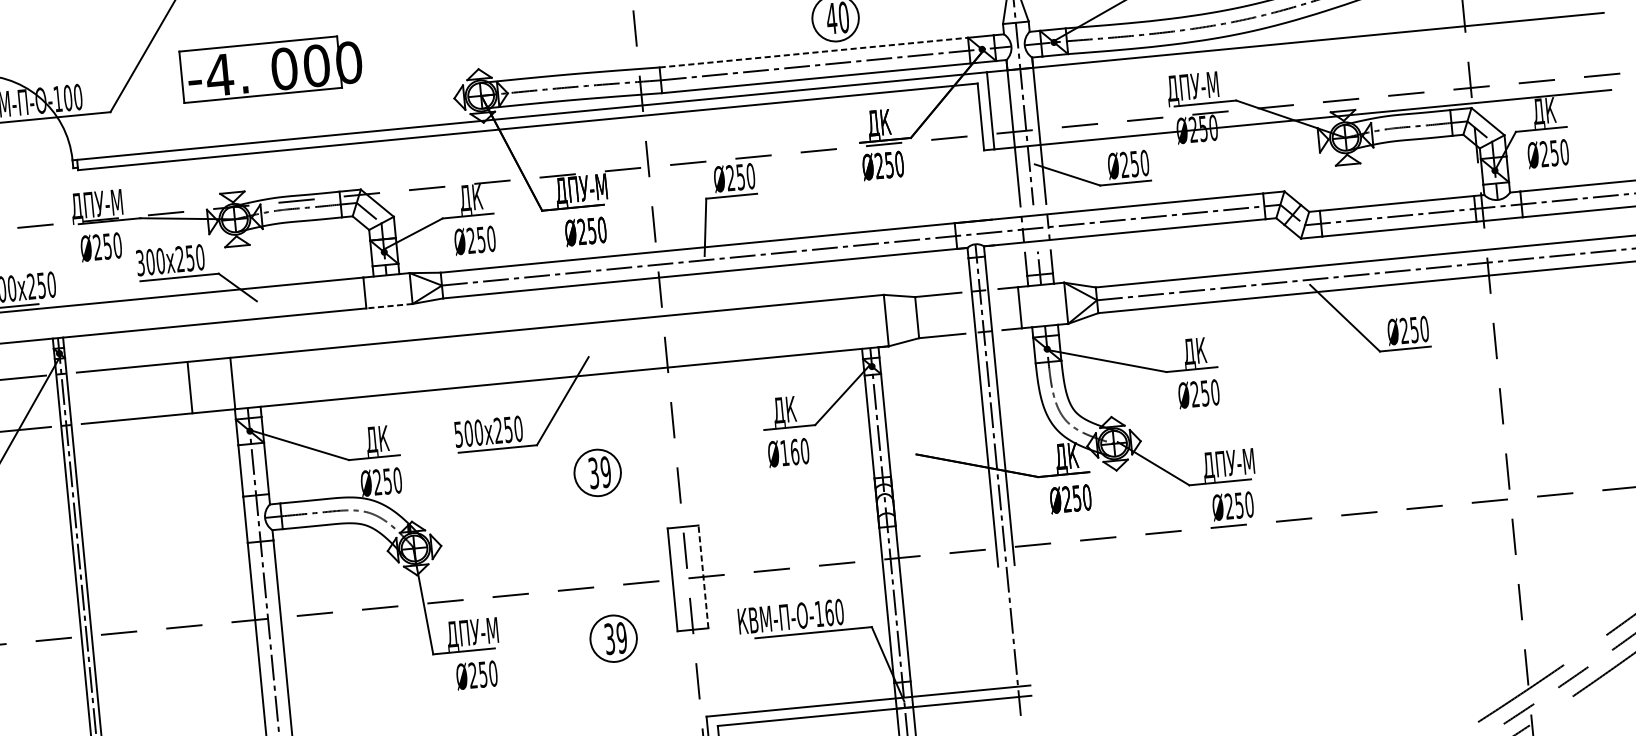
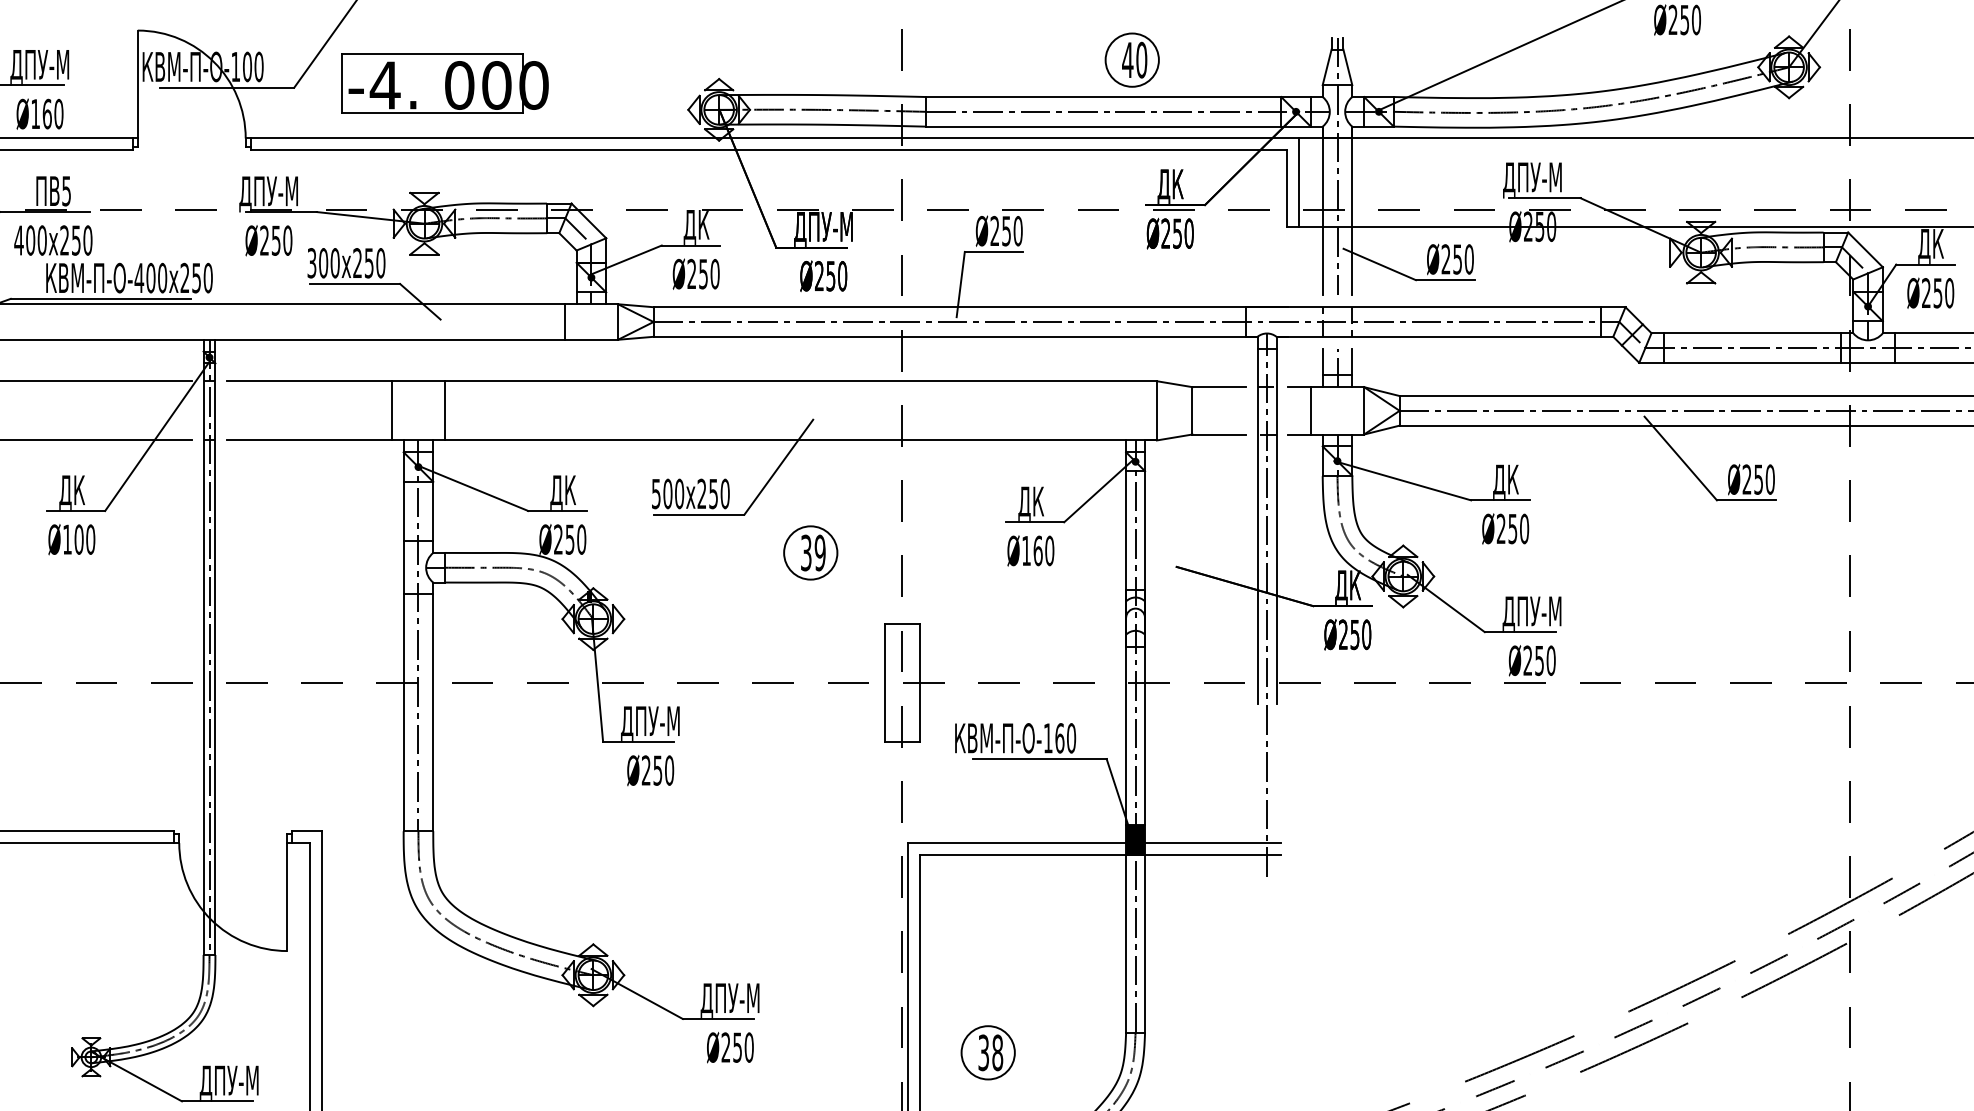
line: (813, 53) -> (1103, 97), dashed -> solid
part: (271, 68) -> (444, 83), moved
line: (389, 305) -> (591, 339), dashed -> solid
line: (233, 383) -> (445, 410), moved
line: (189, 387) -> (391, 410), moved
line: (703, 576) -> (920, 682), dashed -> solid
part: (613, 638) -> (810, 743), removed
fill: (903, 694) -> (1135, 839), added

